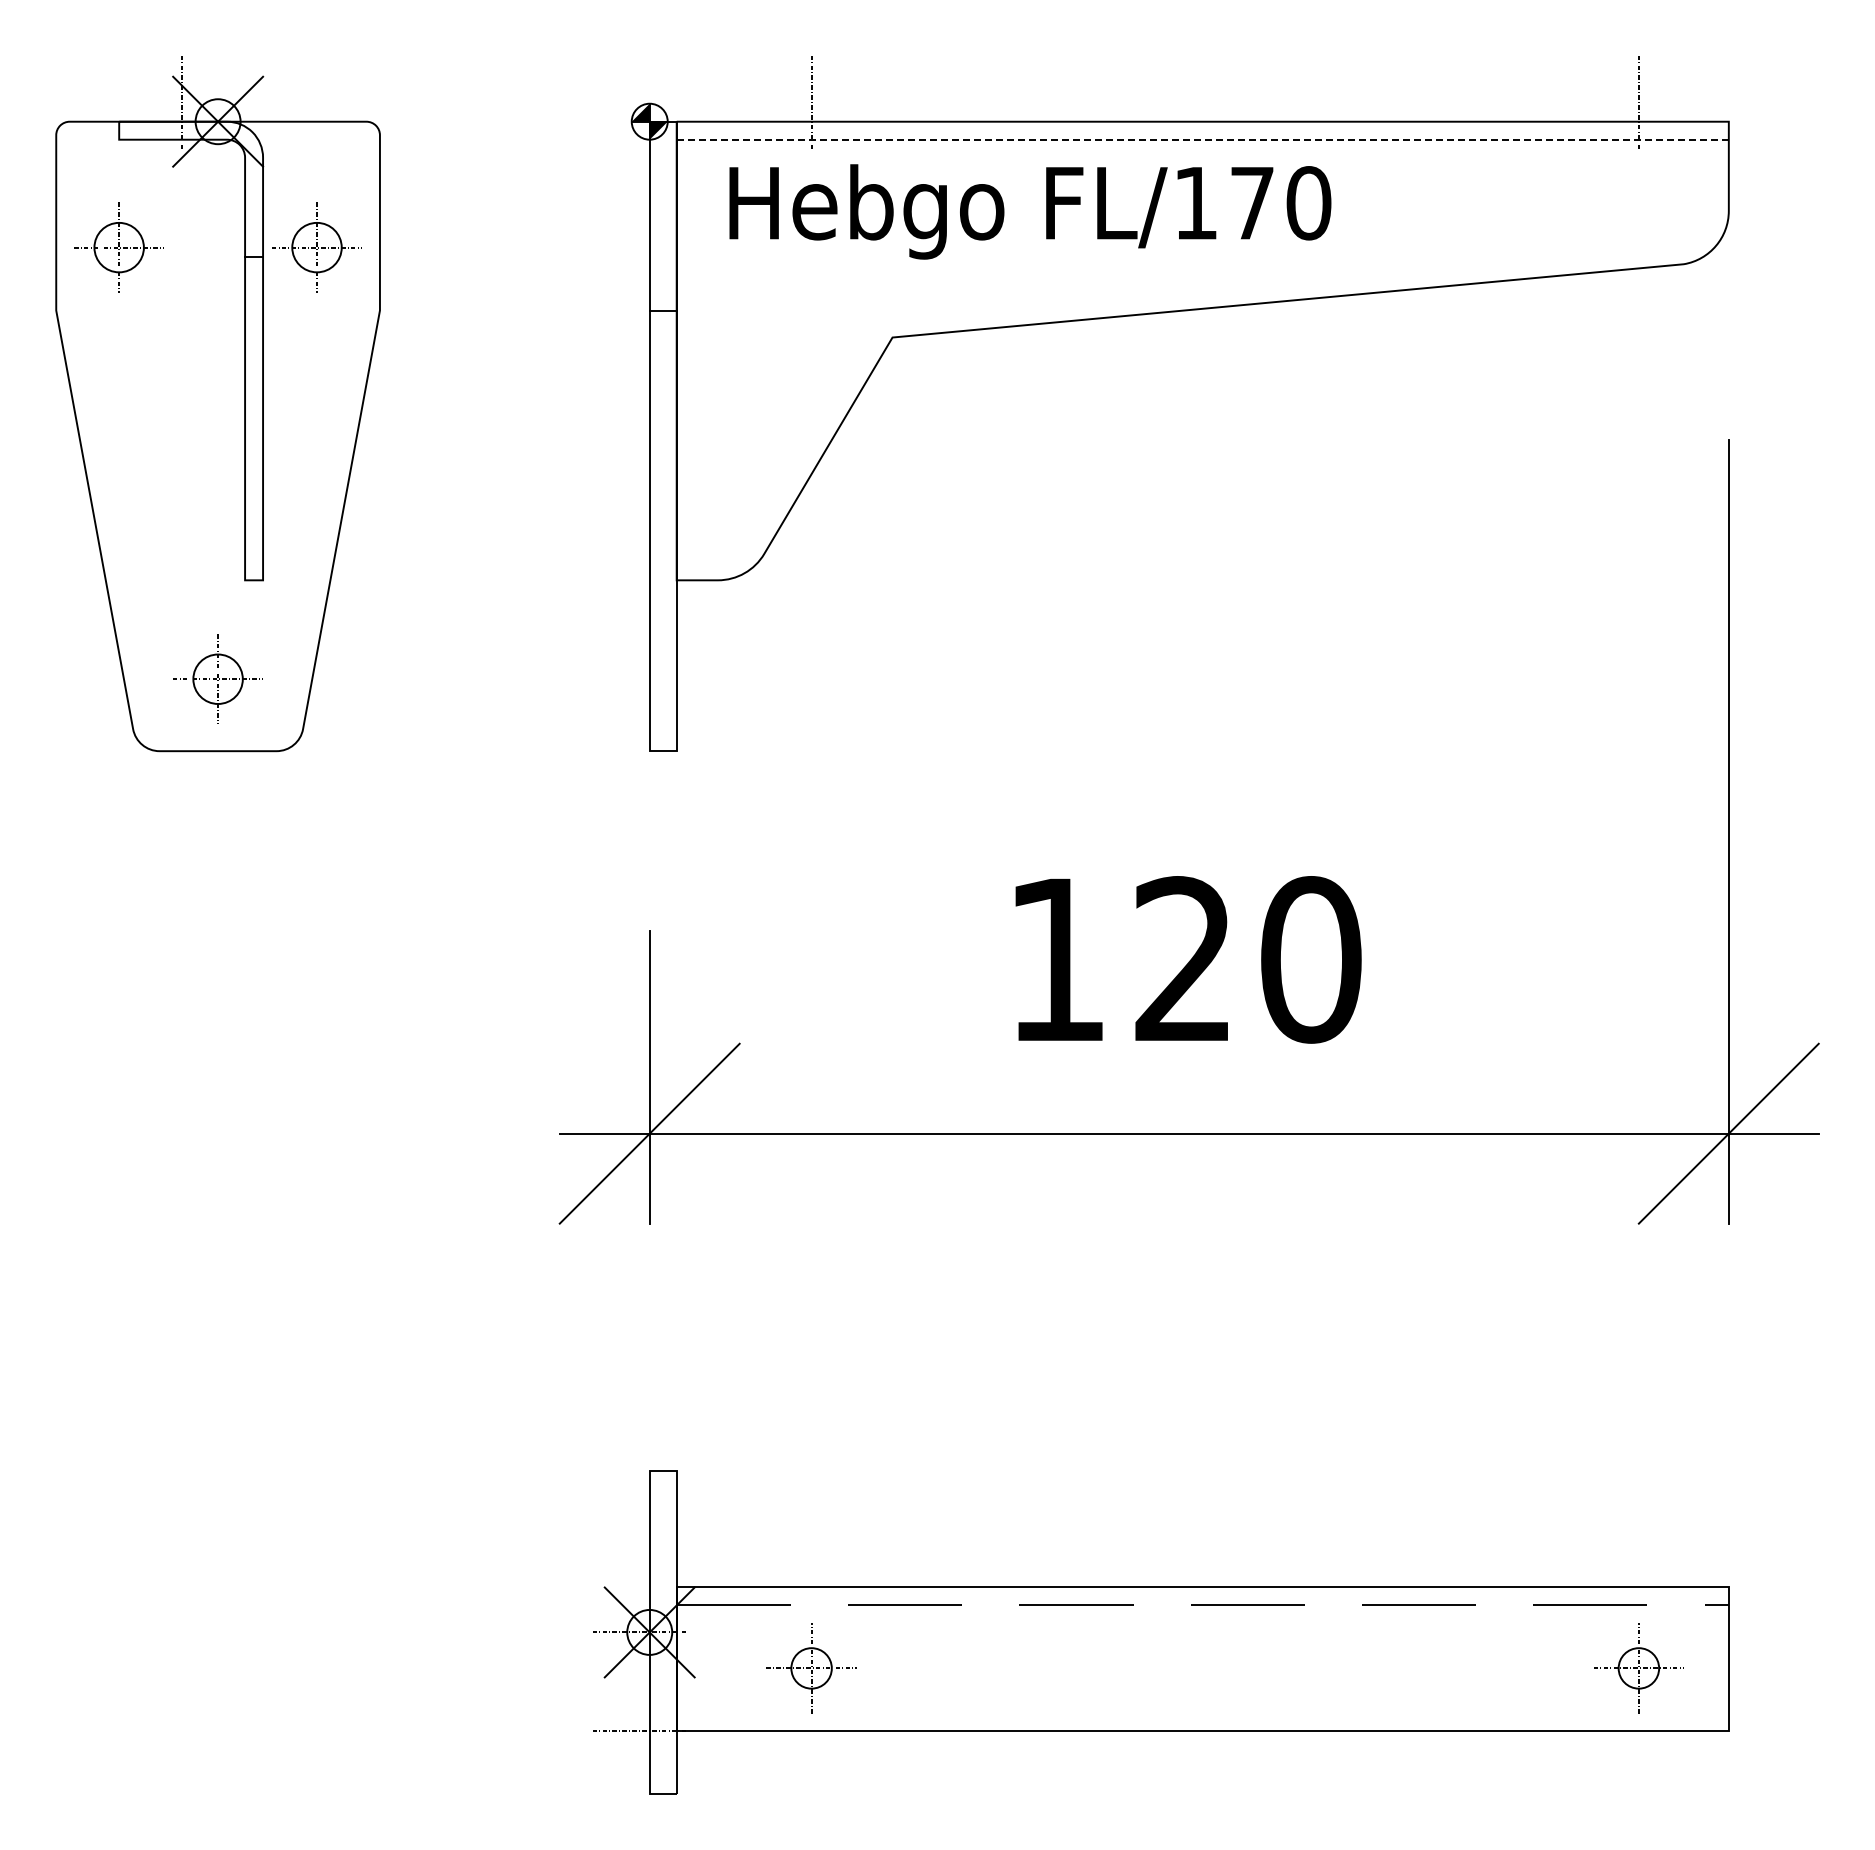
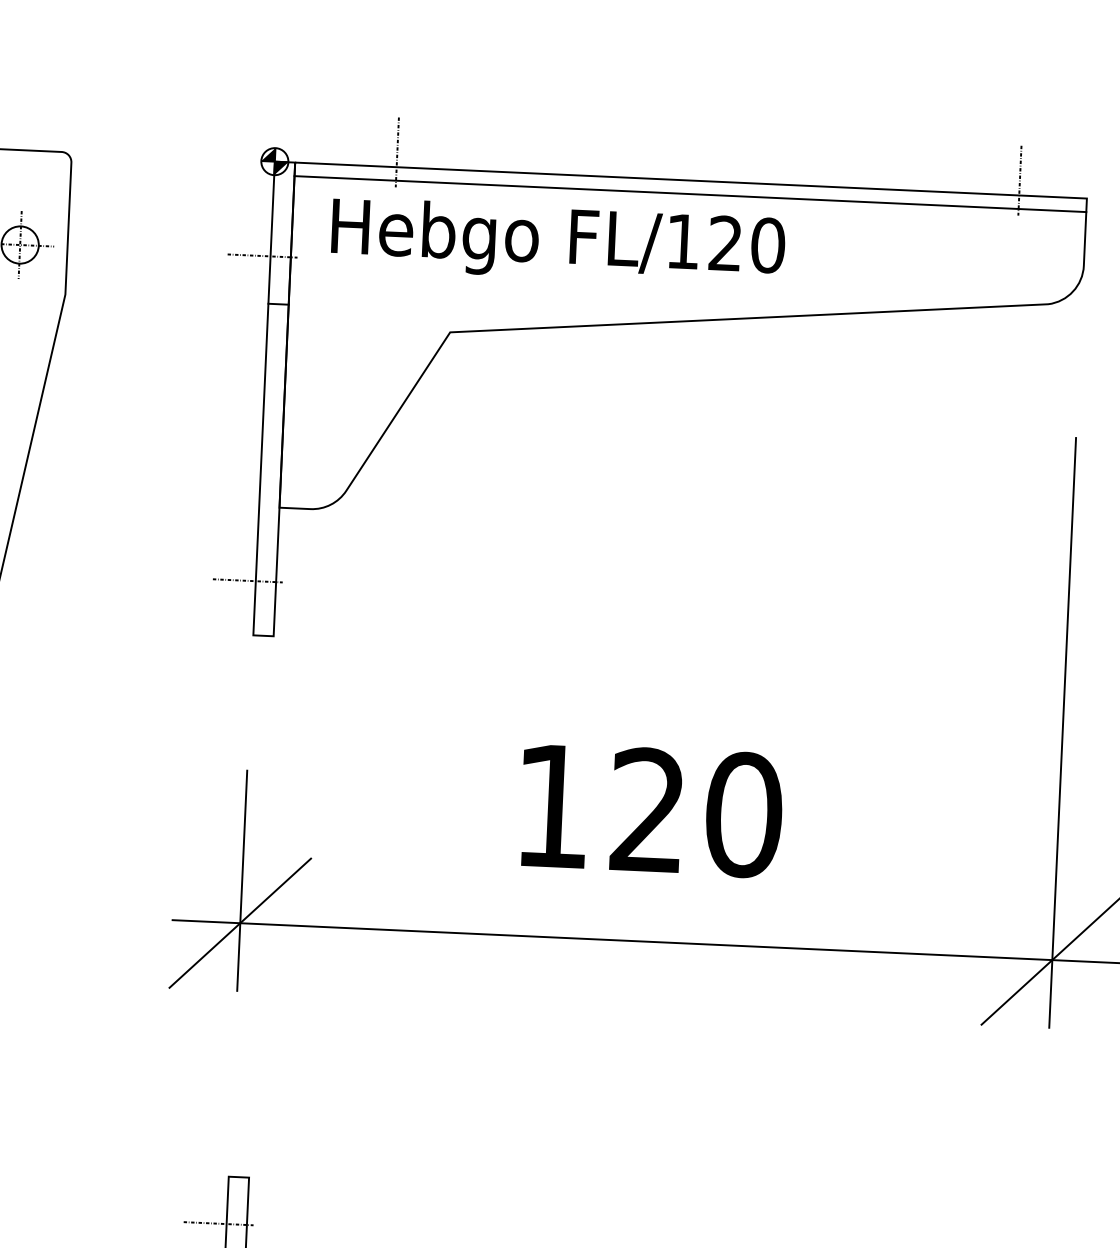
line: (1203, 139) -> (690, 193), dashed -> solid
text: (1251, 202) -> (724, 243), FL/170 -> FL/120
line: (638, 247) -> (262, 255), added
line: (638, 679) -> (247, 581), added
line: (638, 1533) -> (218, 1223), added

